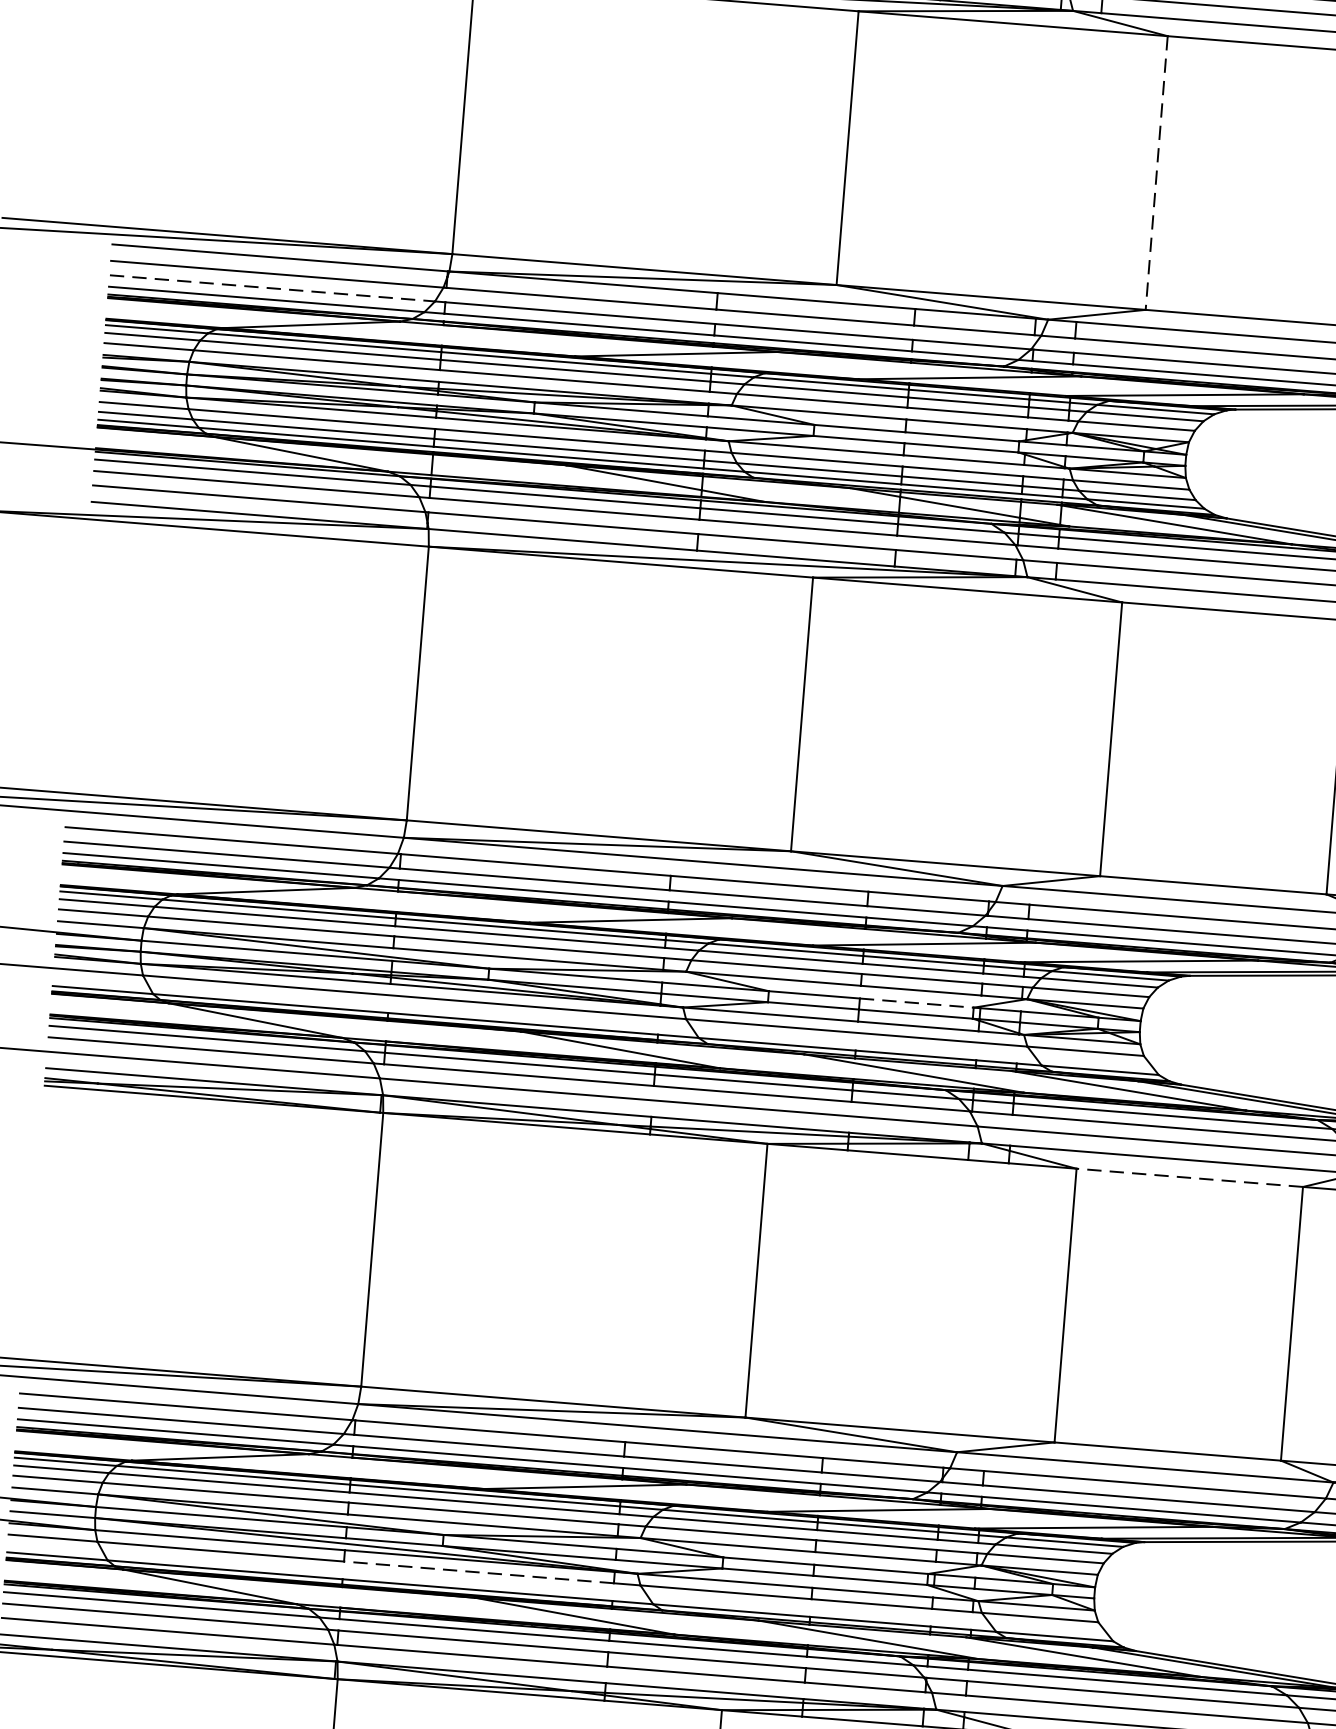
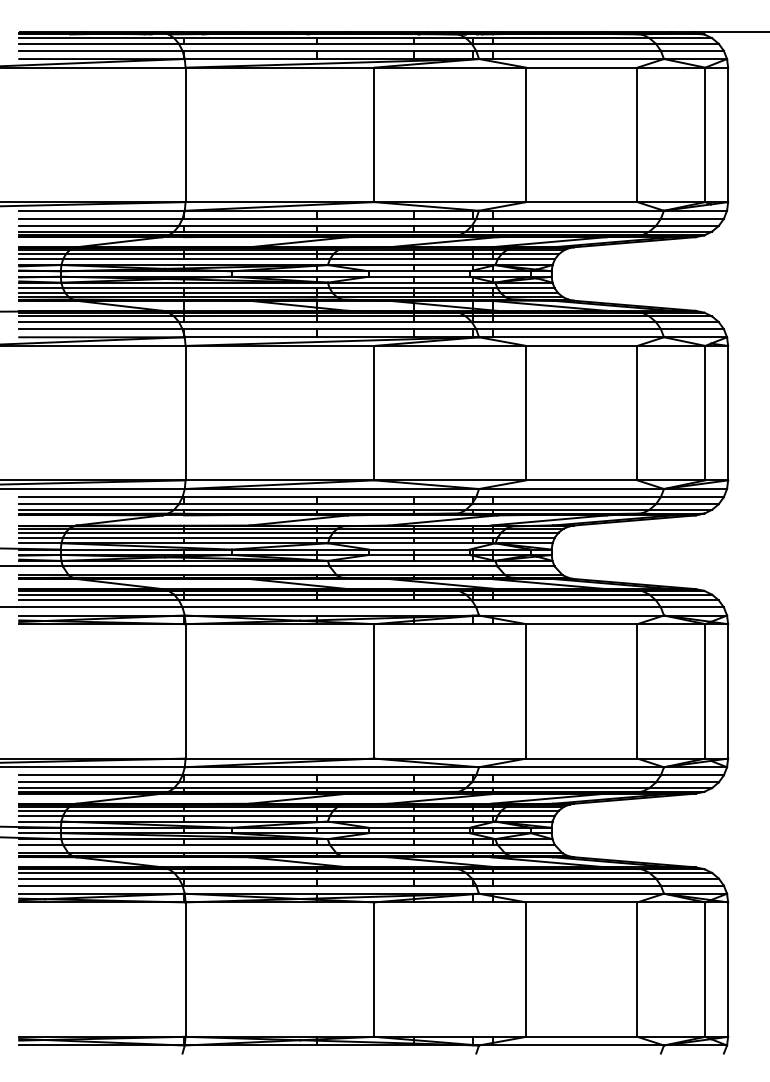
line: (1157, 174) -> (526, 135), dashed -> solid
line: (273, 287) -> (99, 225), dashed -> solid
line: (916, 1002) -> (441, 549), dashed -> solid
line: (1189, 1178) -> (581, 624), dashed -> solid
line: (477, 1571) -> (249, 844), dashed -> solid

